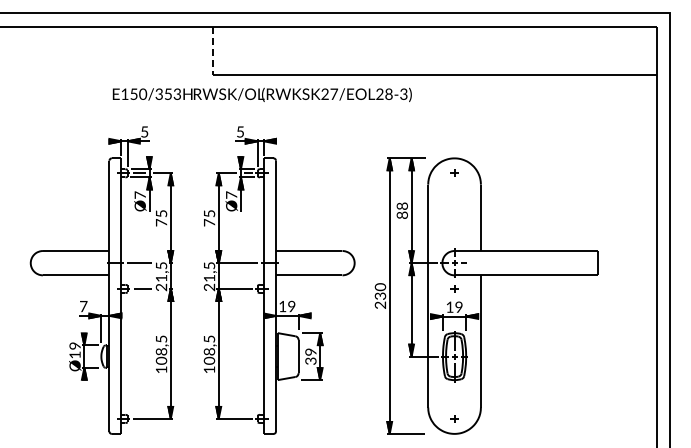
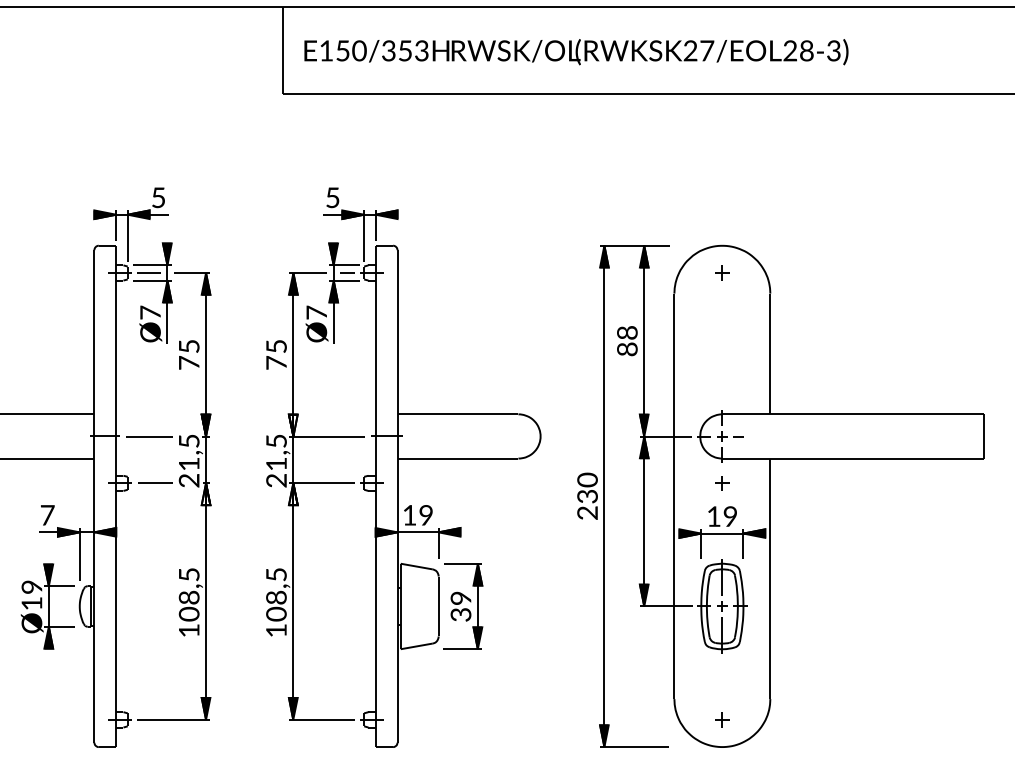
line: (213, 51) -> (283, 51), dashed -> solid
text: (261, 94) -> (574, 51), moved

